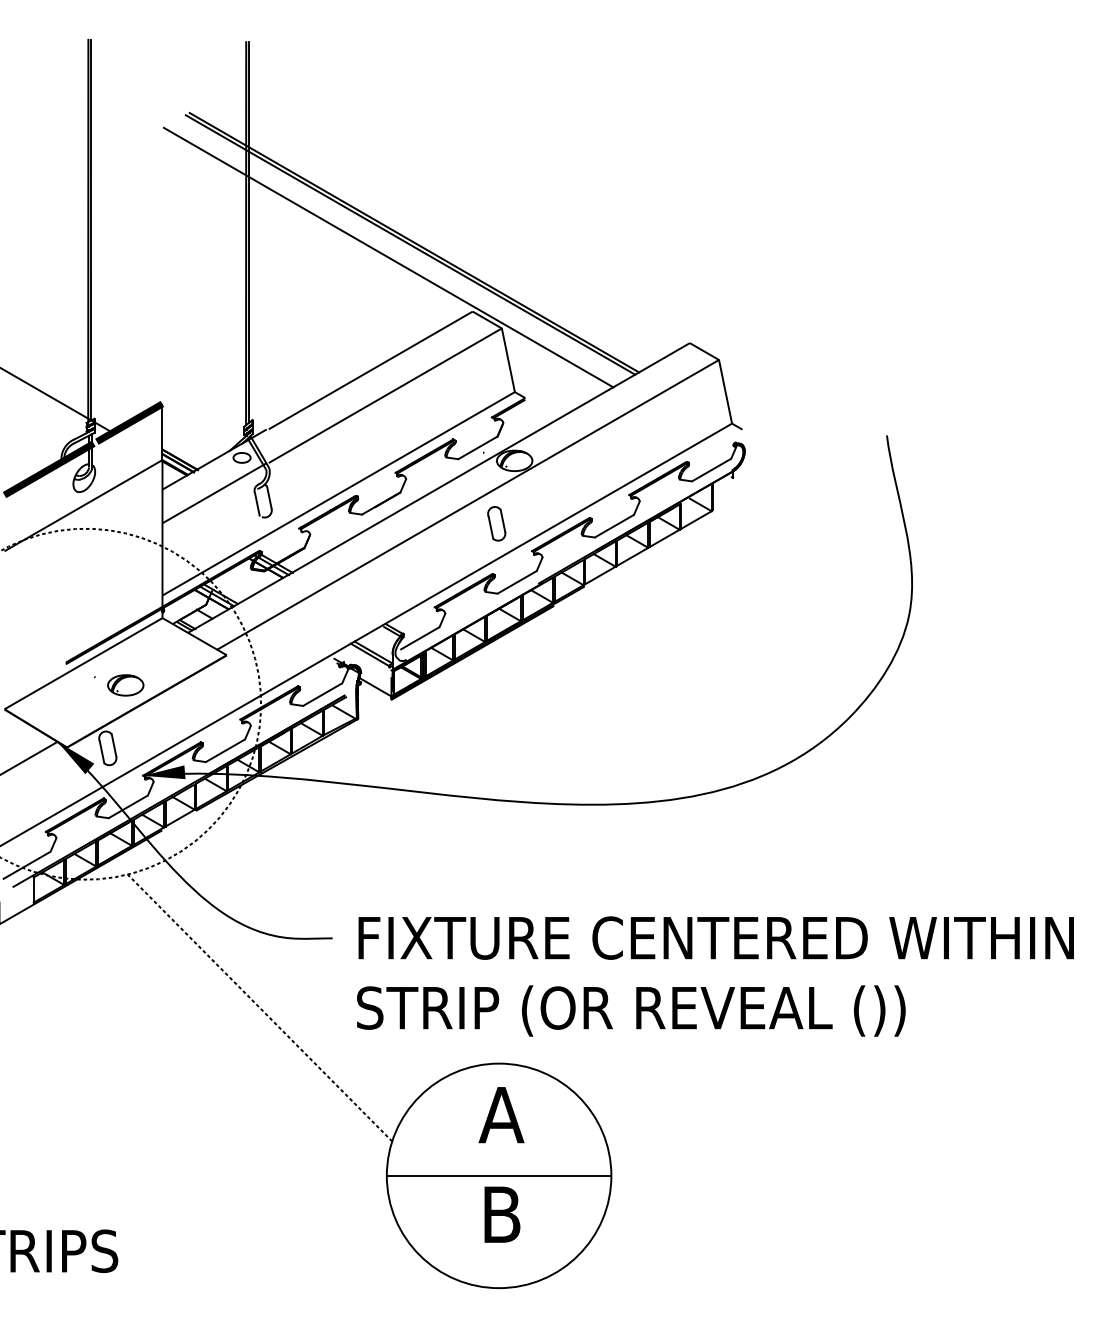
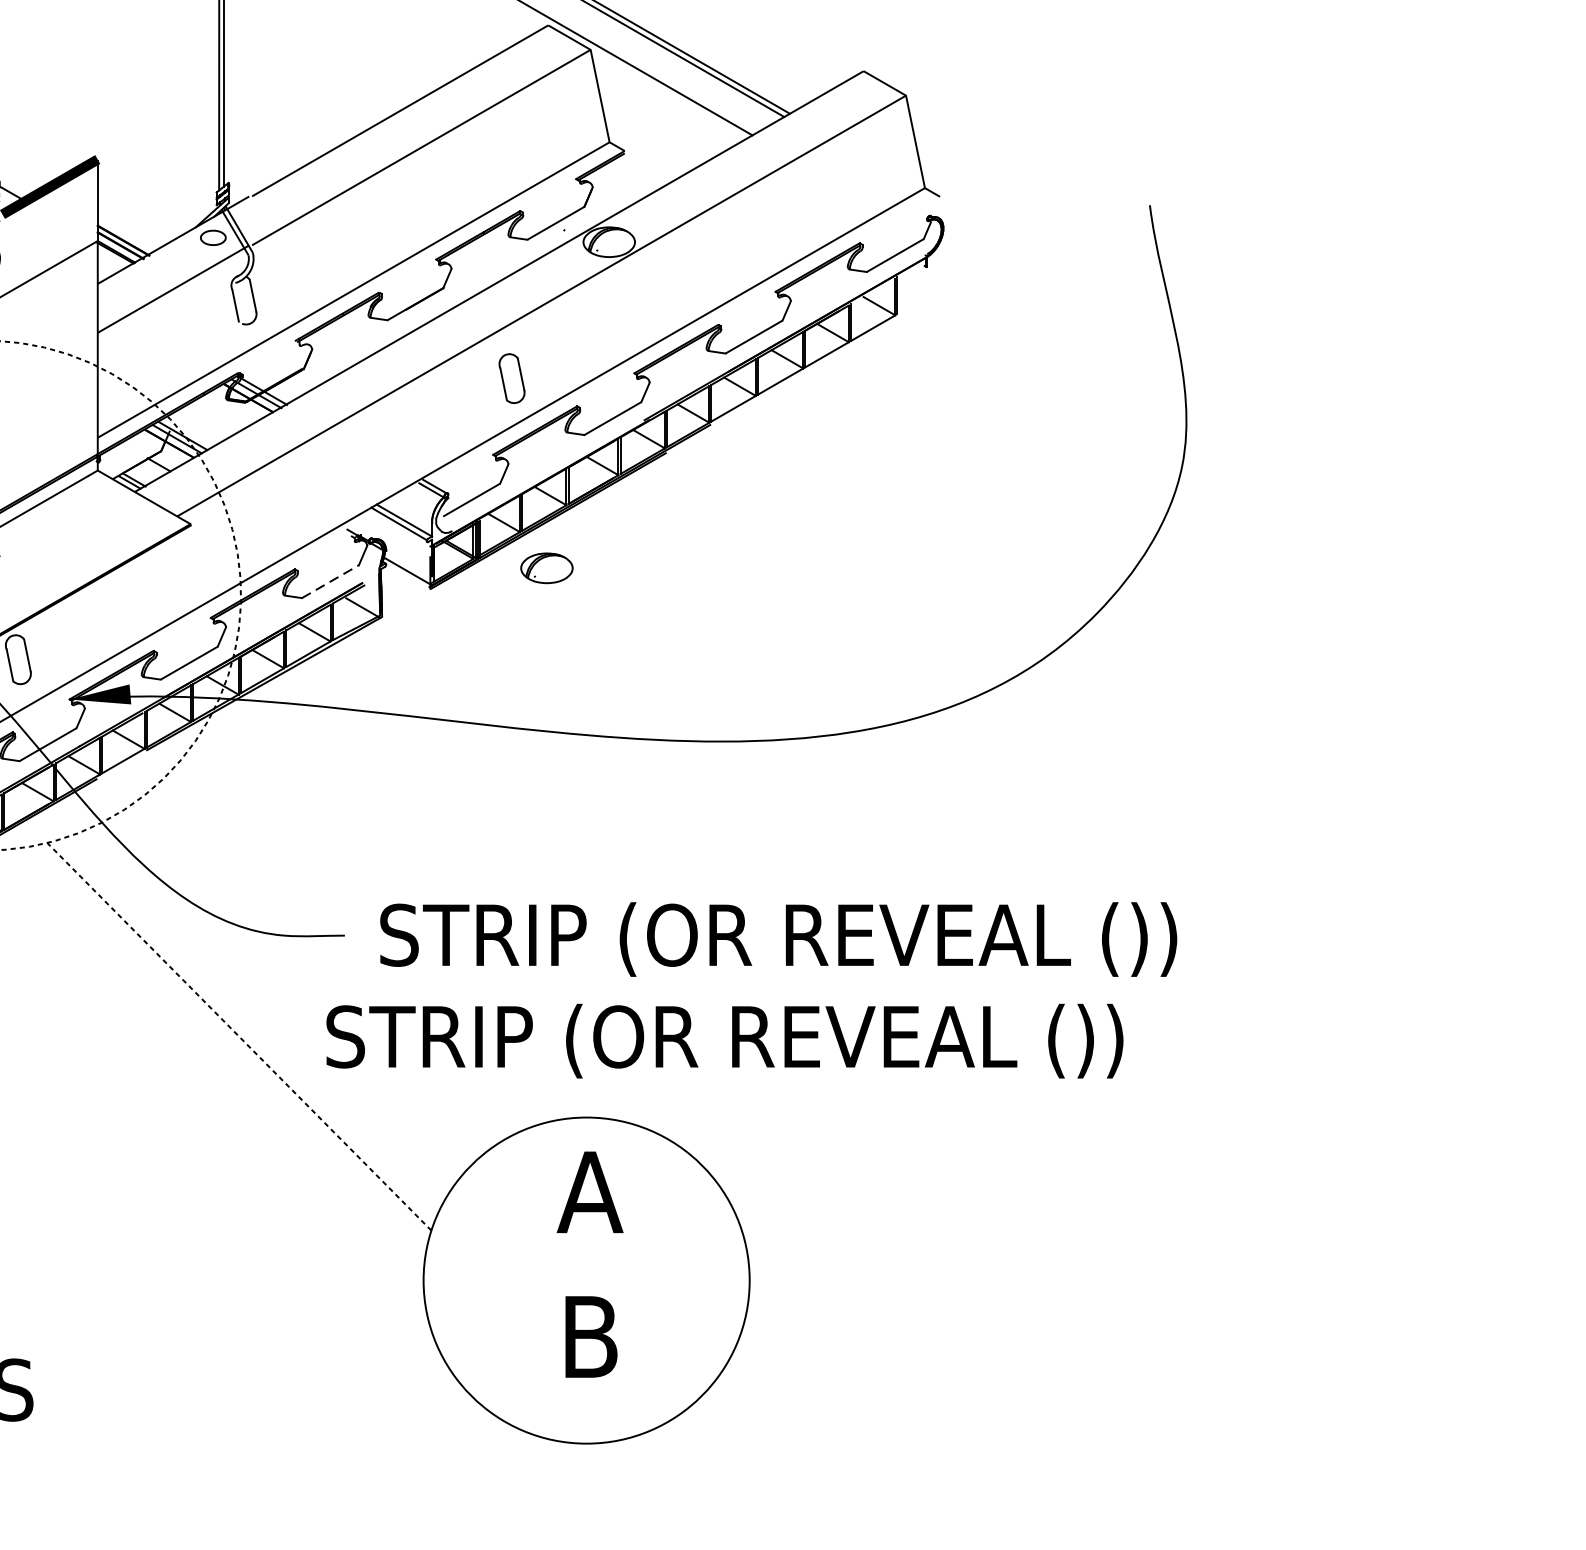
part: (496, 523) -> (511, 378), moved
part: (125, 685) -> (546, 568), moved
line: (322, 694) -> (330, 581), solid -> dashed
text: (715, 940) -> (900, 938), FIXTURE CENTERED WITHIN -> STRIP (OR REVEAL ())
text: (631, 1010) -> (725, 1040), moved
line: (498, 1175) -> (585, 1280), removed

